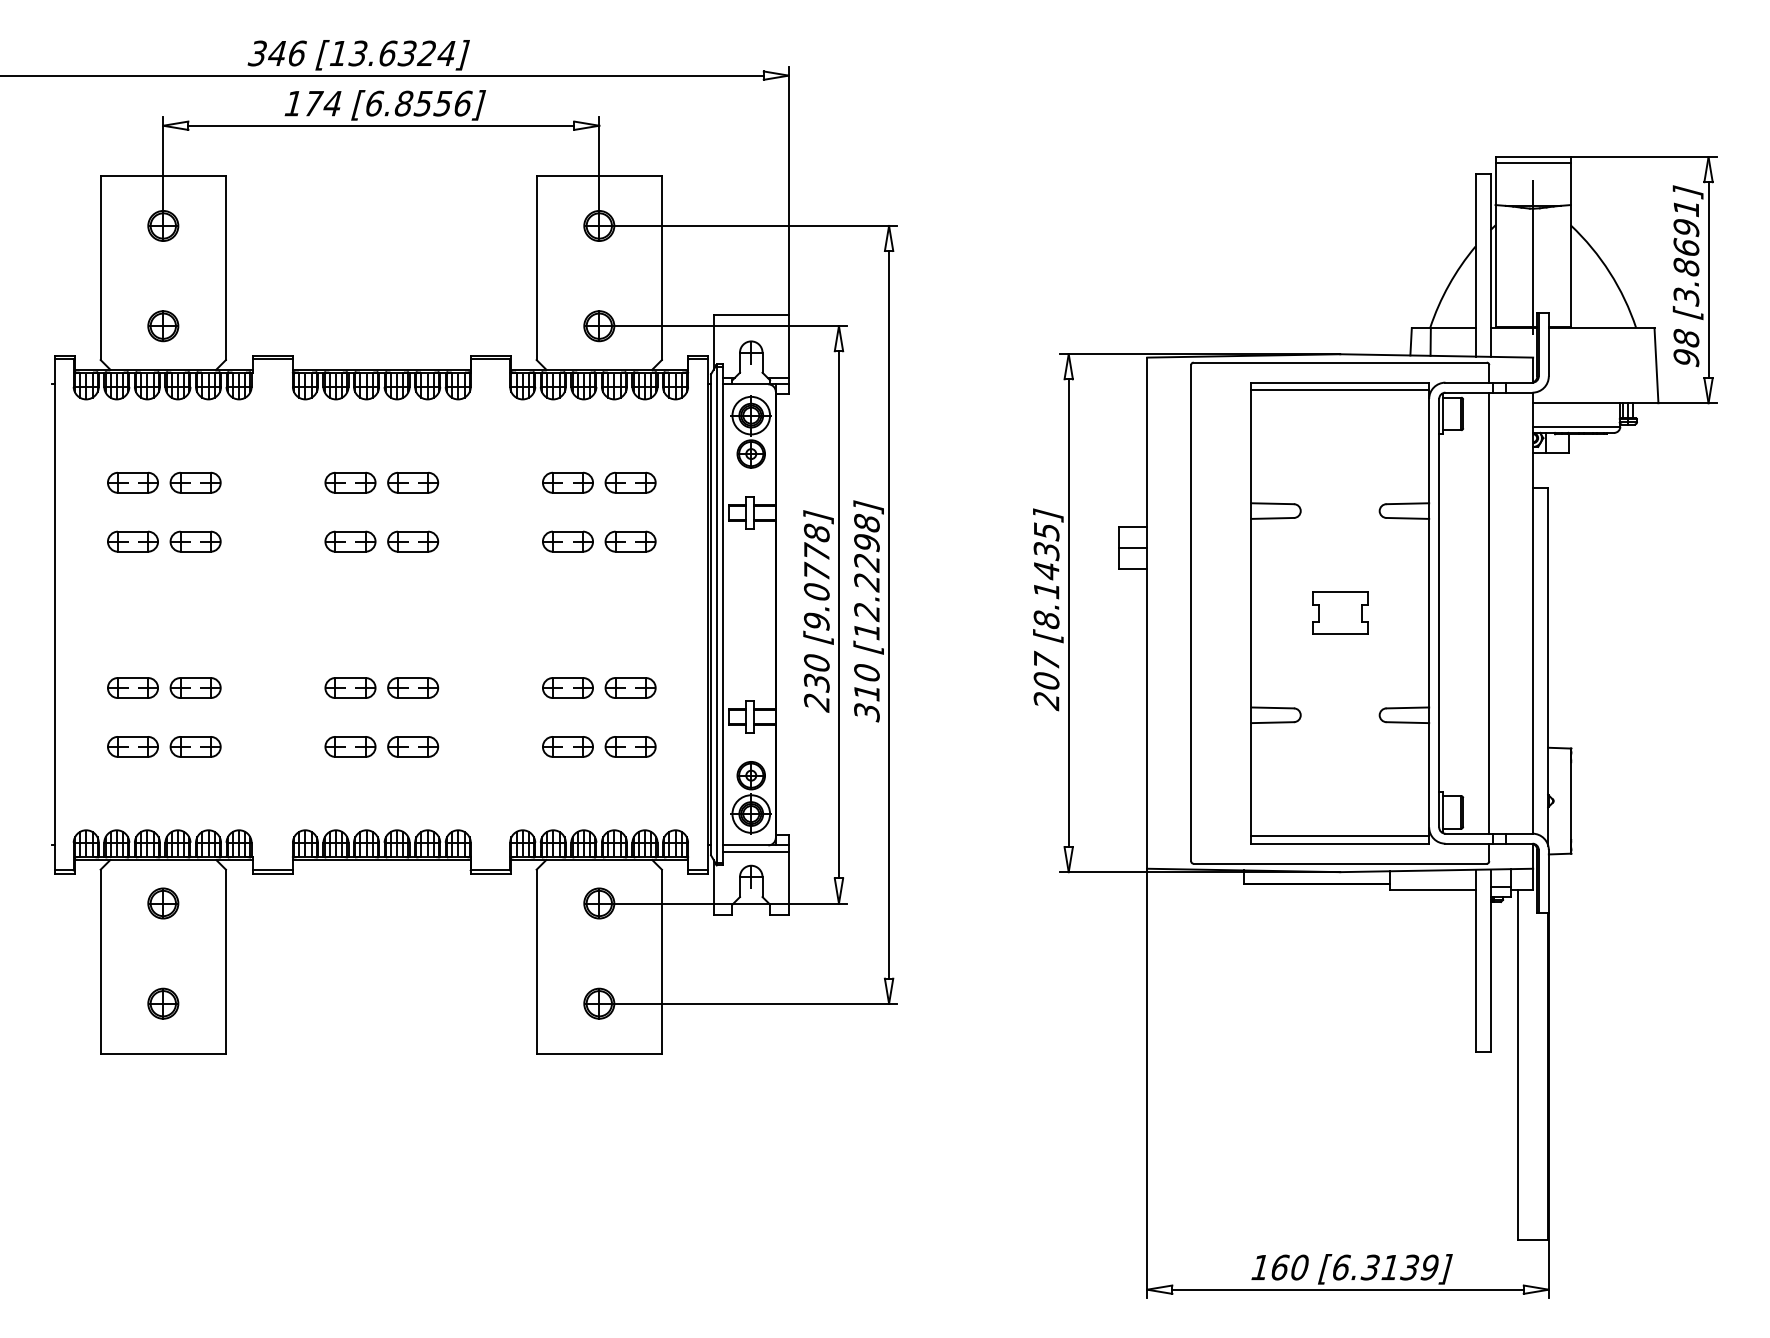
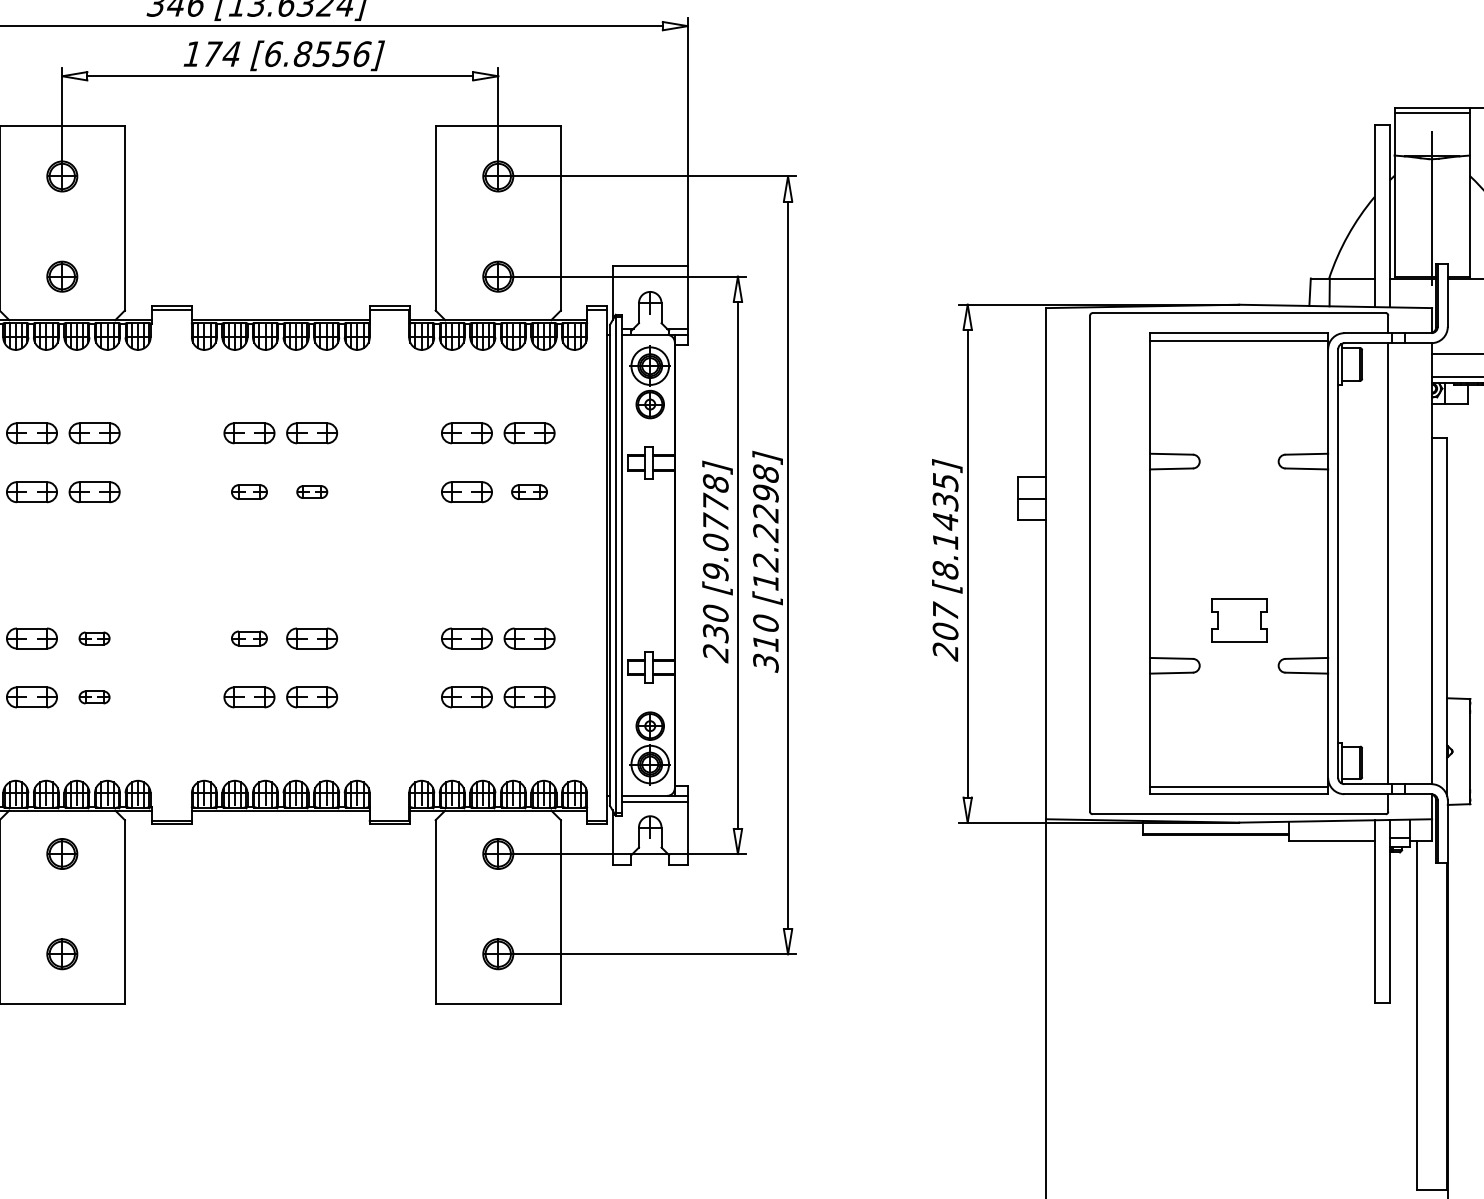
part: (350, 541) -> (249, 492), size x0.7
part: (413, 541) -> (312, 492), size x0.6
part: (630, 541) -> (529, 492), size x0.7
part: (1340, 612) -> (1239, 620), moved
part: (195, 687) -> (94, 638), size x0.6
part: (350, 687) -> (249, 638), size x0.7
part: (195, 746) -> (94, 697), size x0.6

